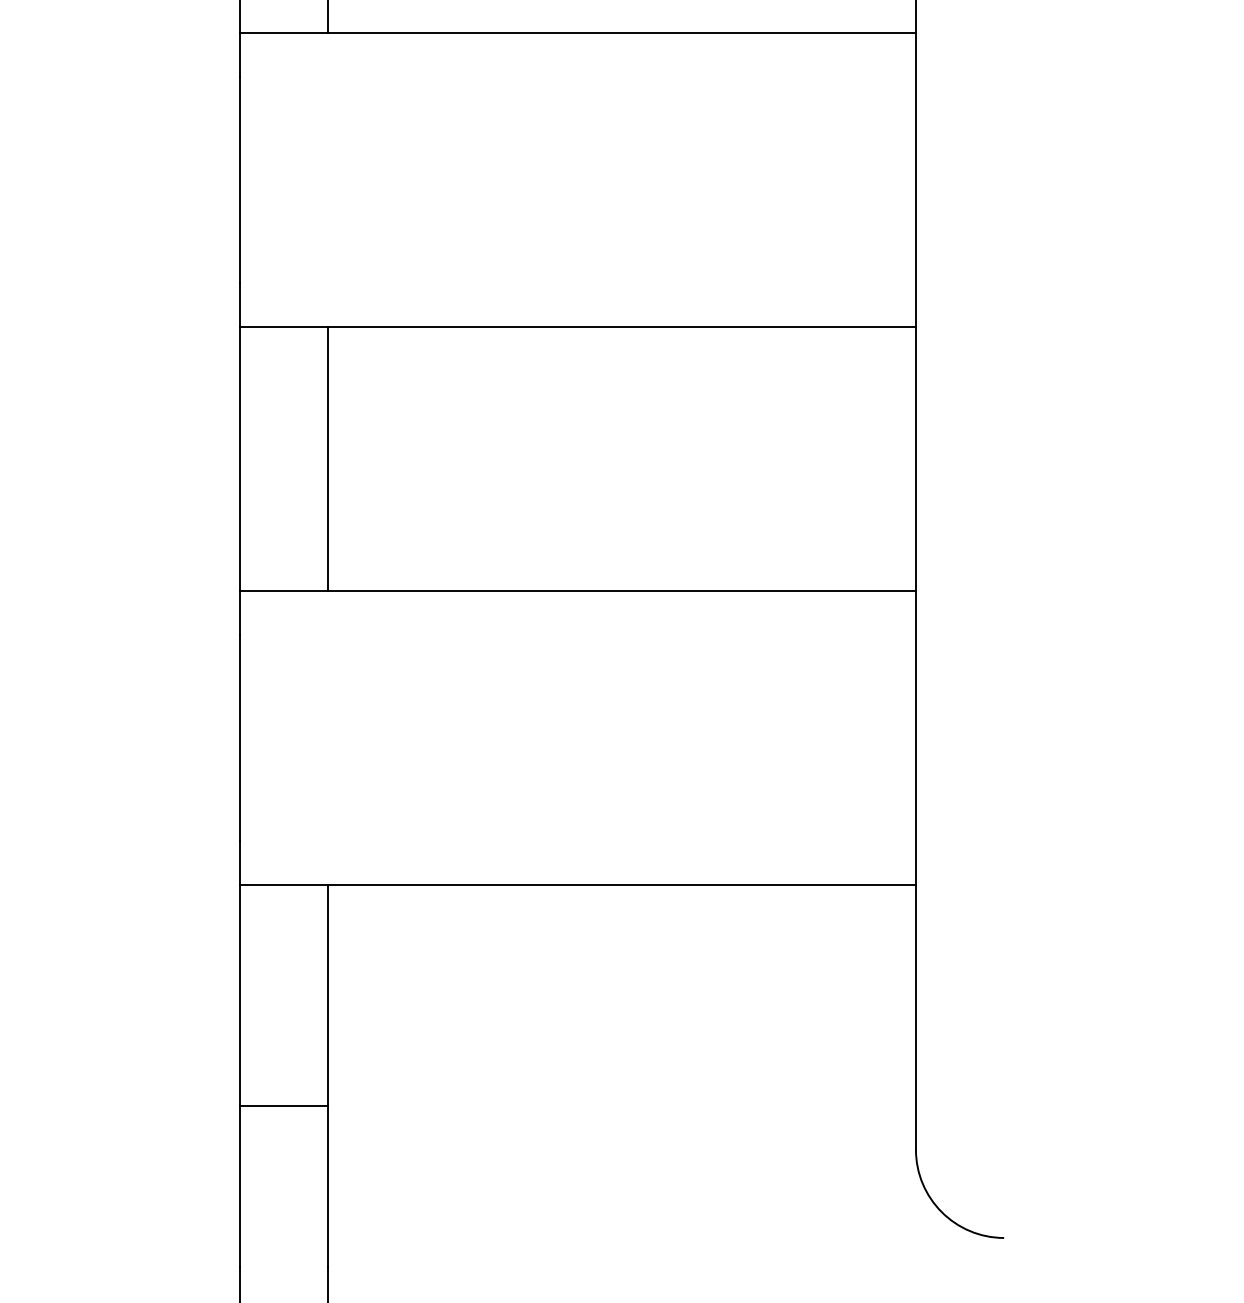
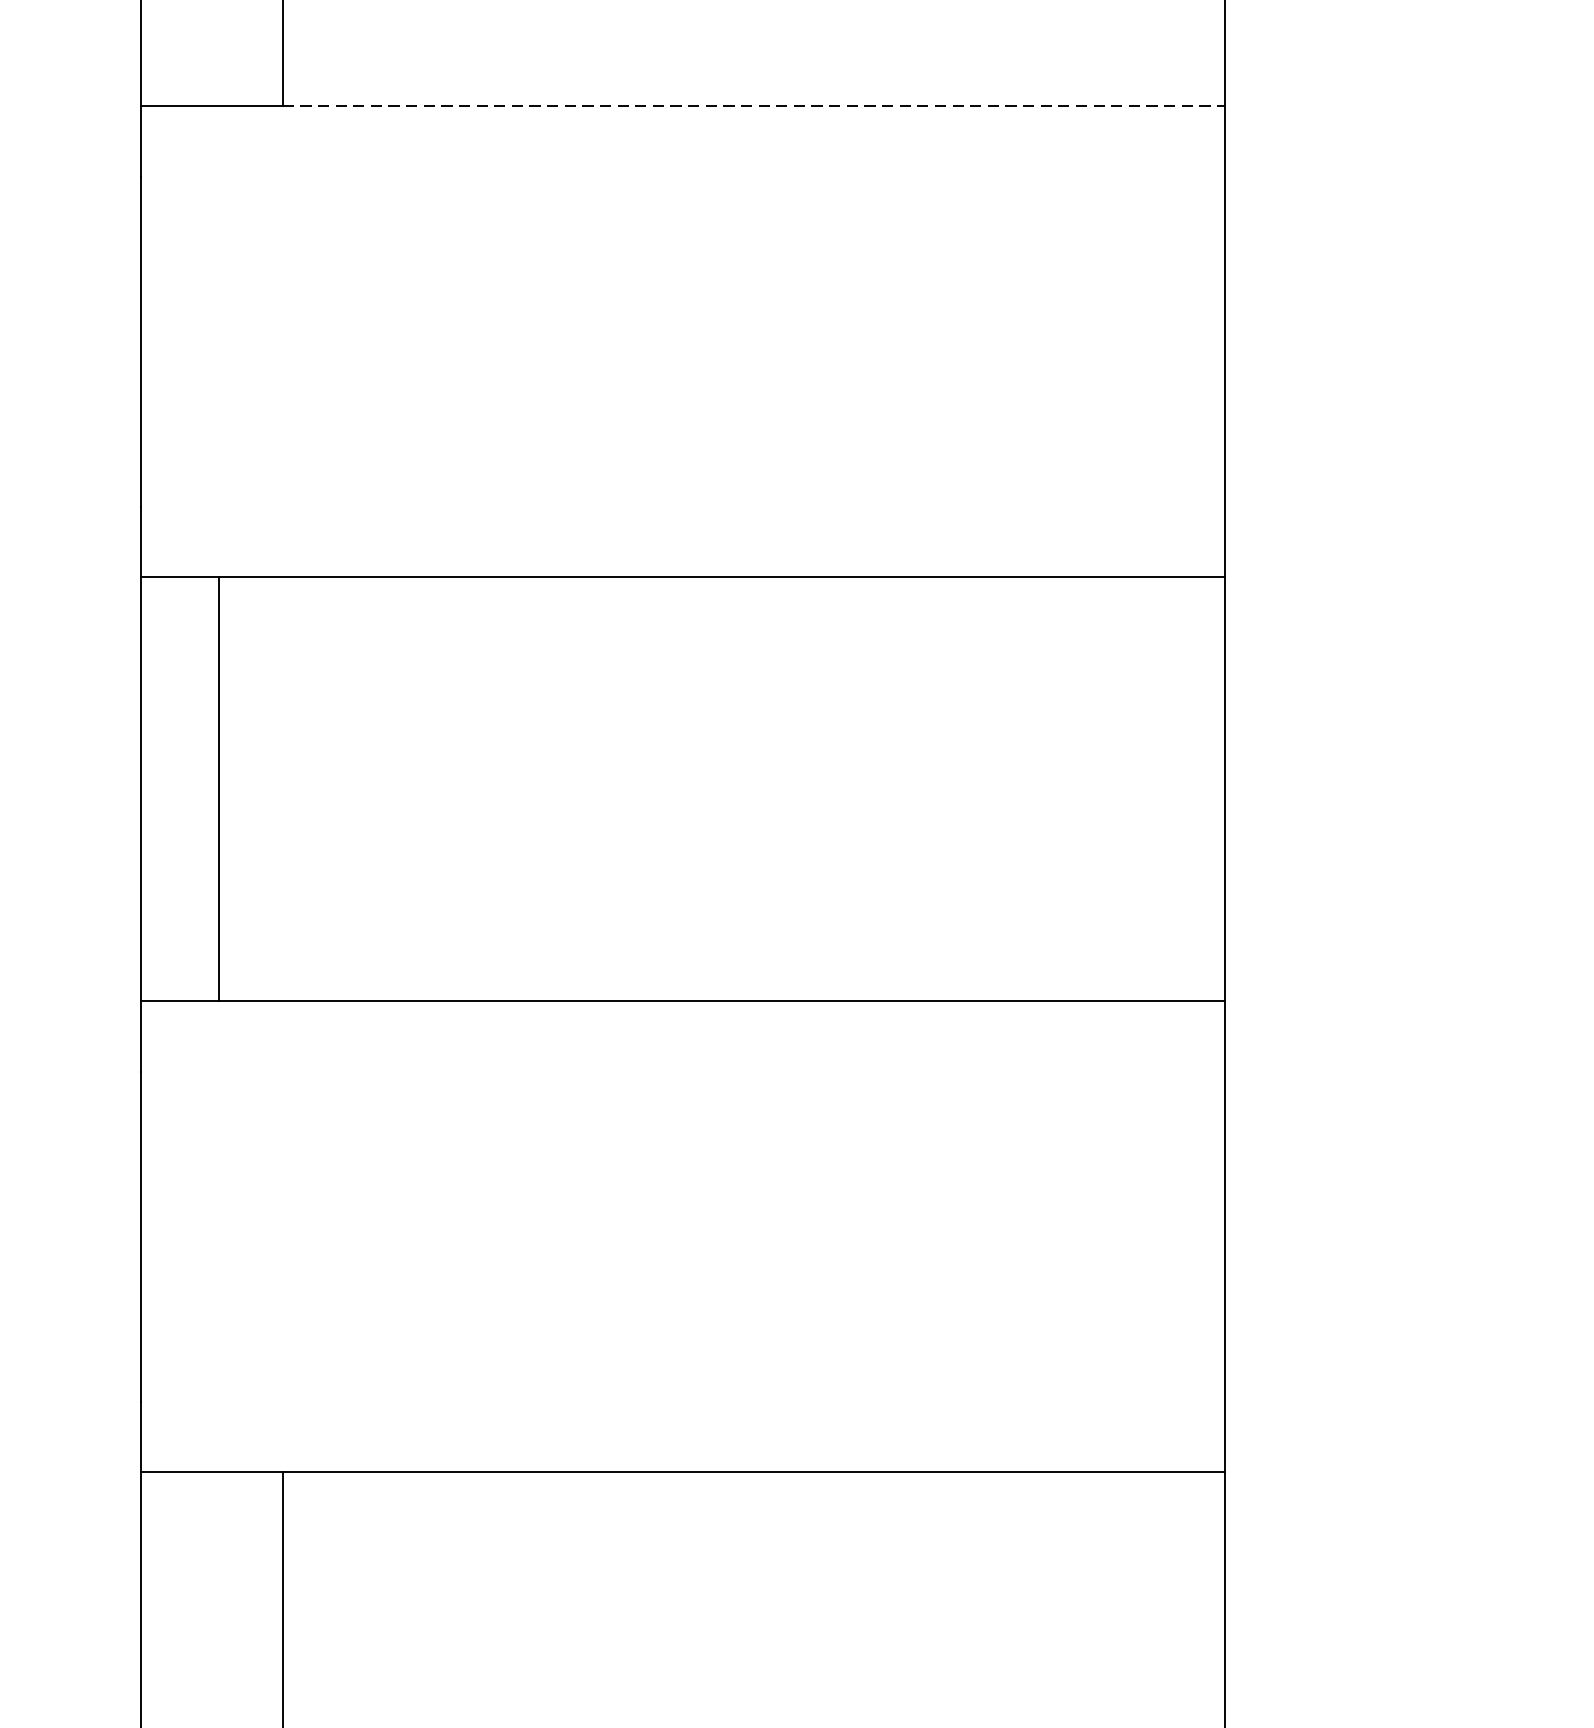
line: (622, 32) -> (754, 105), solid -> dashed
line: (328, 458) -> (219, 788), moved

